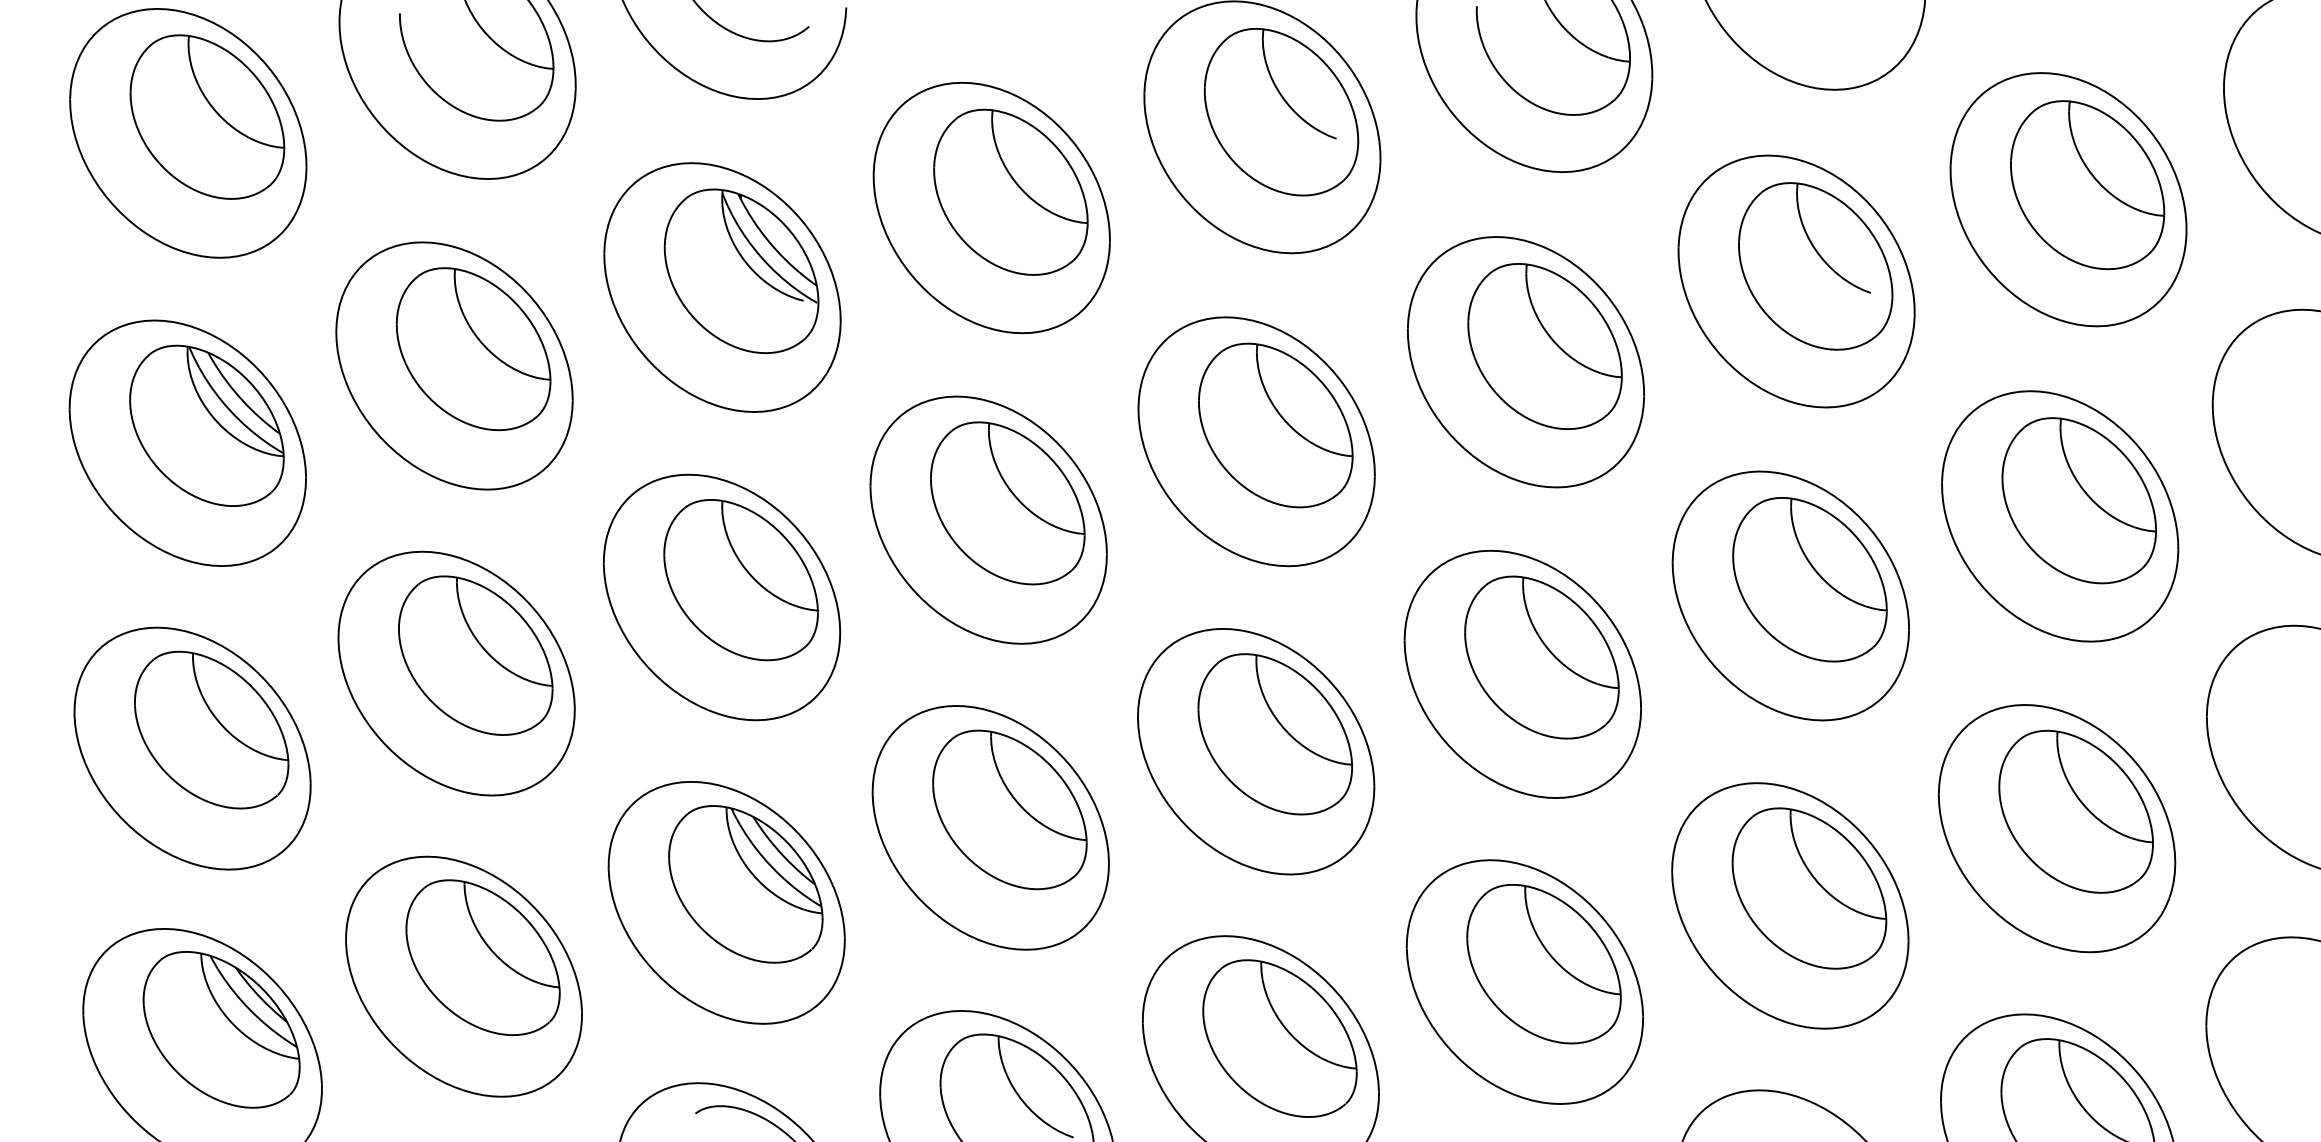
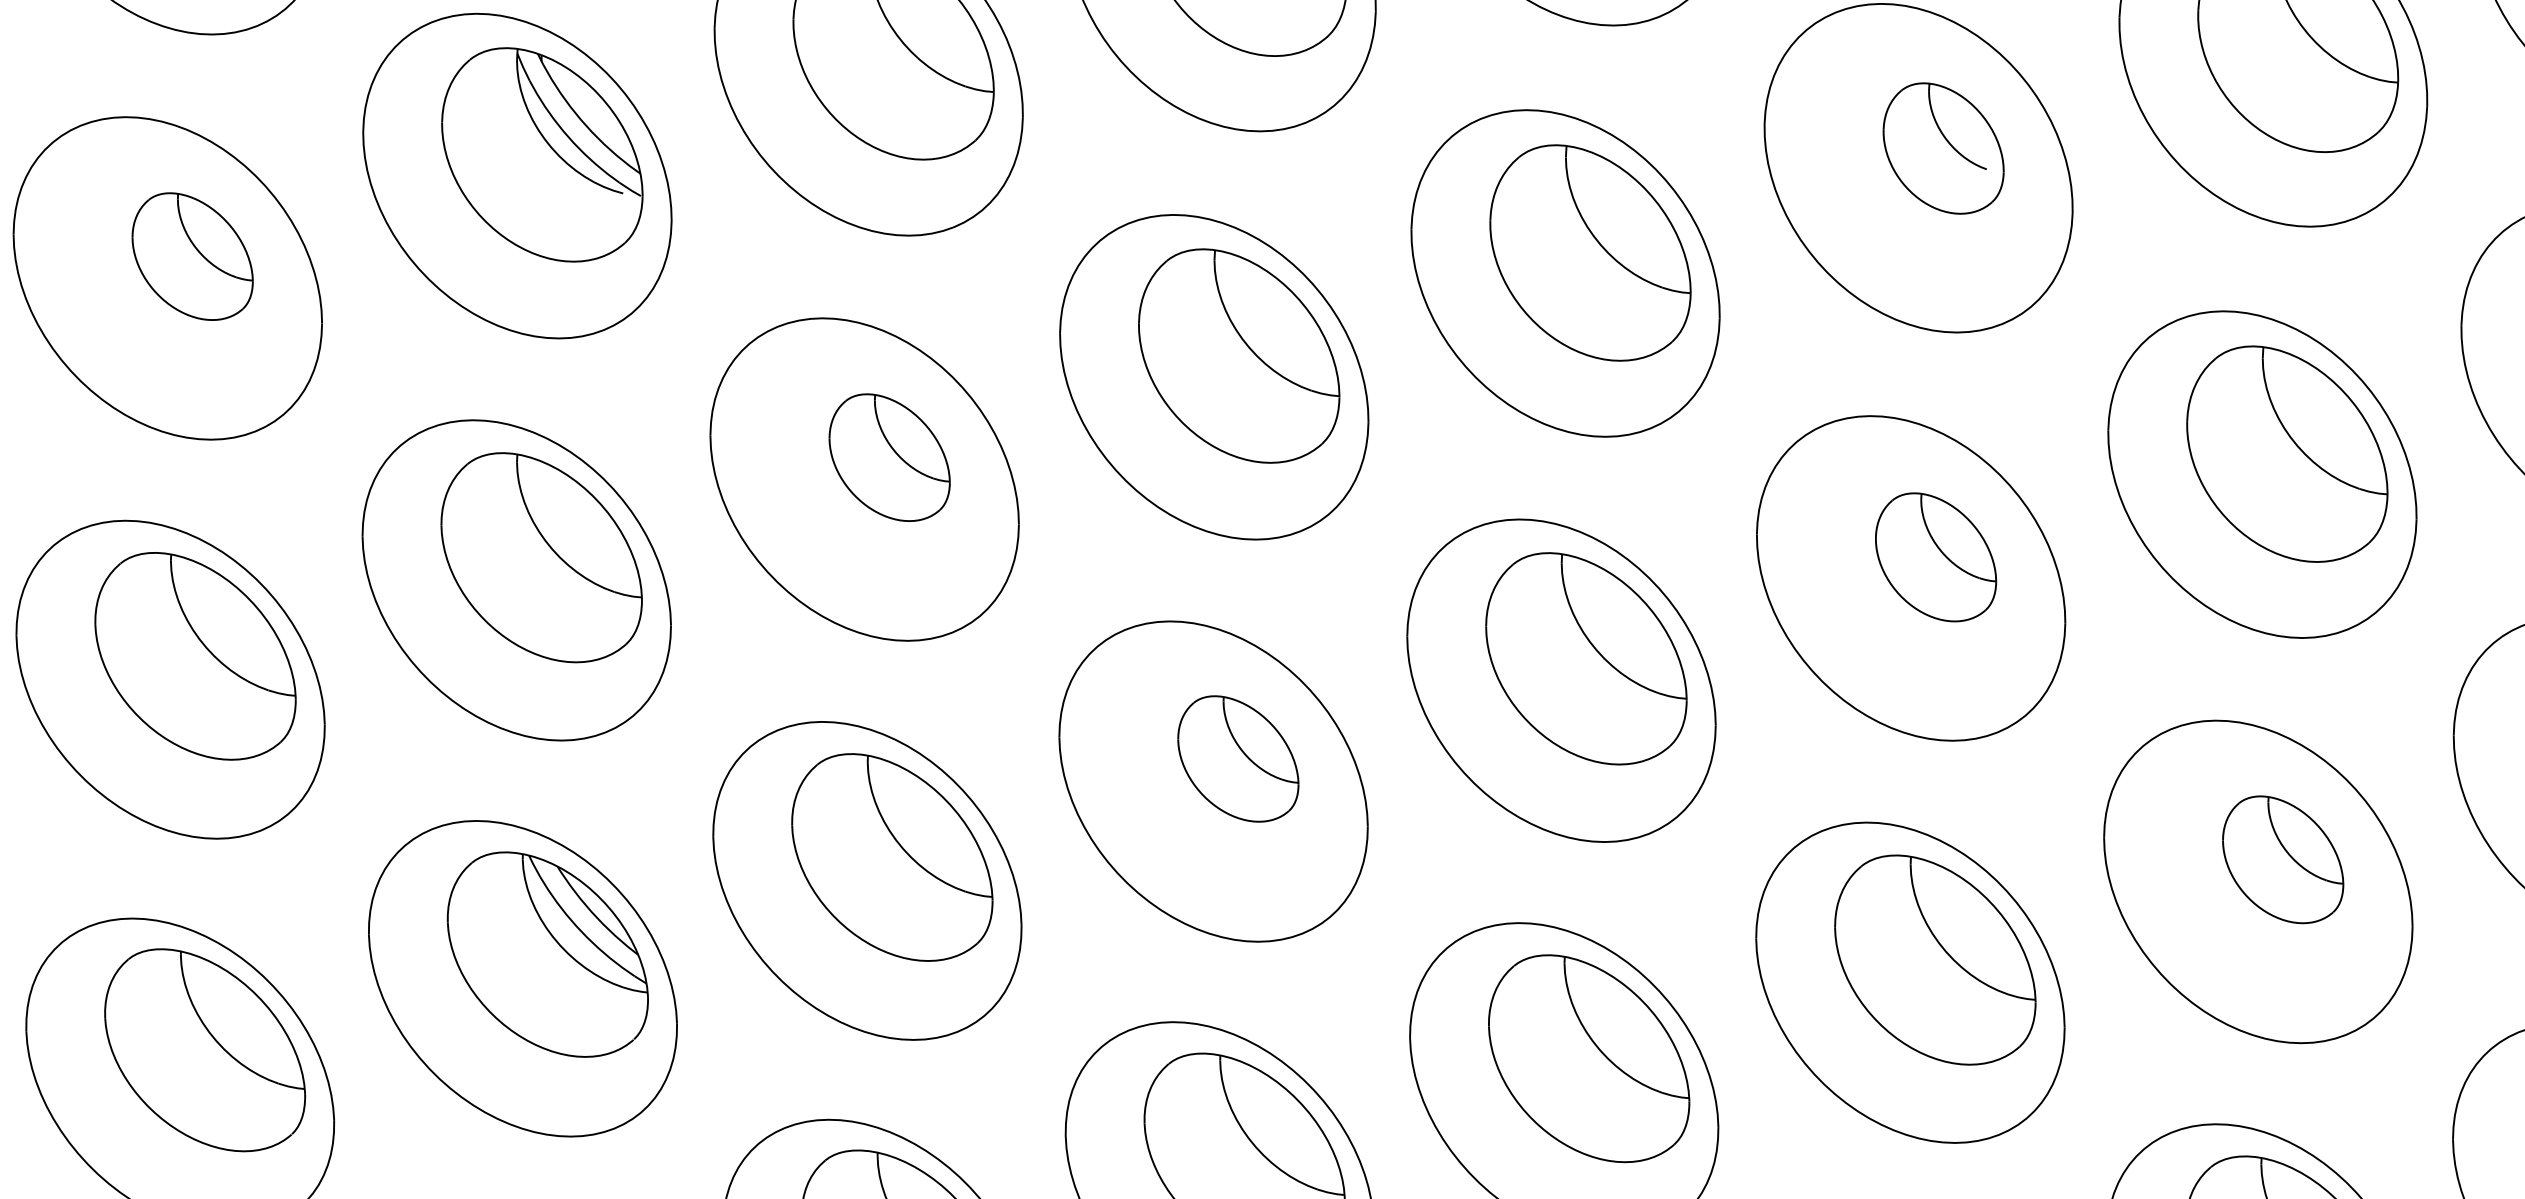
part: (1815, 266) -> (1943, 148), size x0.6
part: (473, 349) -> (192, 256), size x0.6
part: (1007, 503) -> (889, 457), size x0.6
part: (1809, 579) -> (1935, 556), size x0.6
part: (1274, 734) -> (1237, 759), size x0.6
part: (2075, 811) -> (2282, 859), size x0.6

